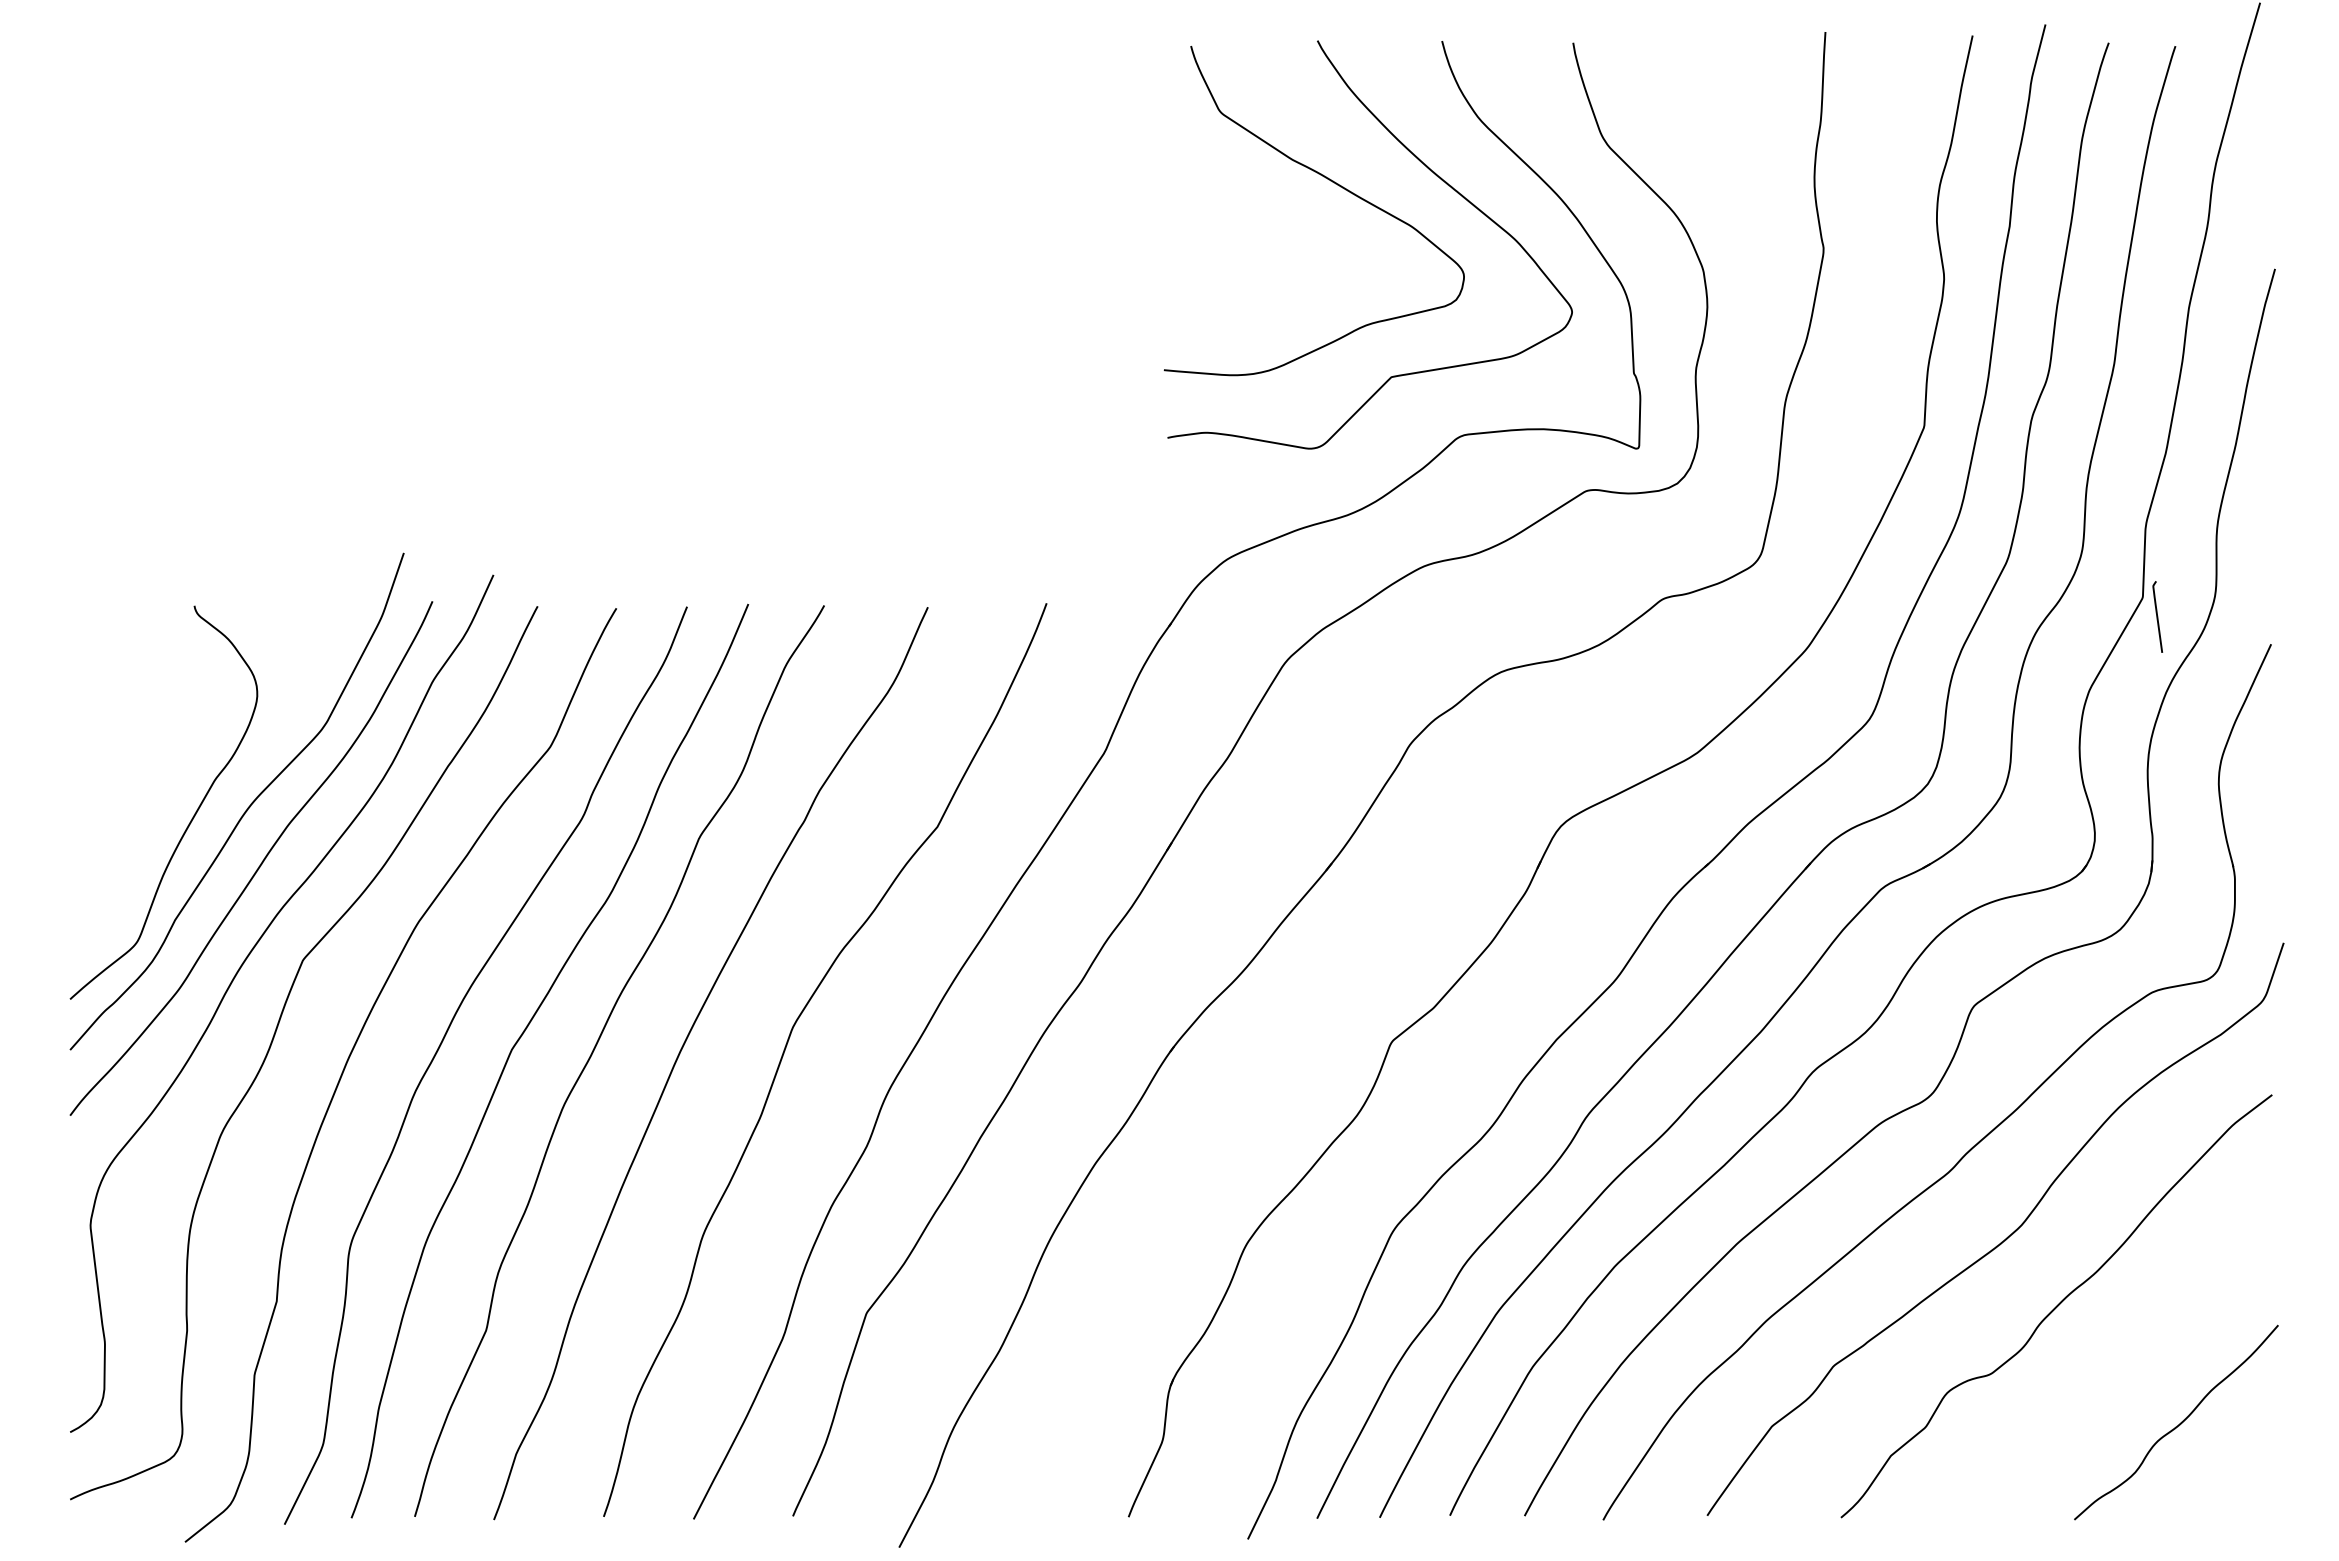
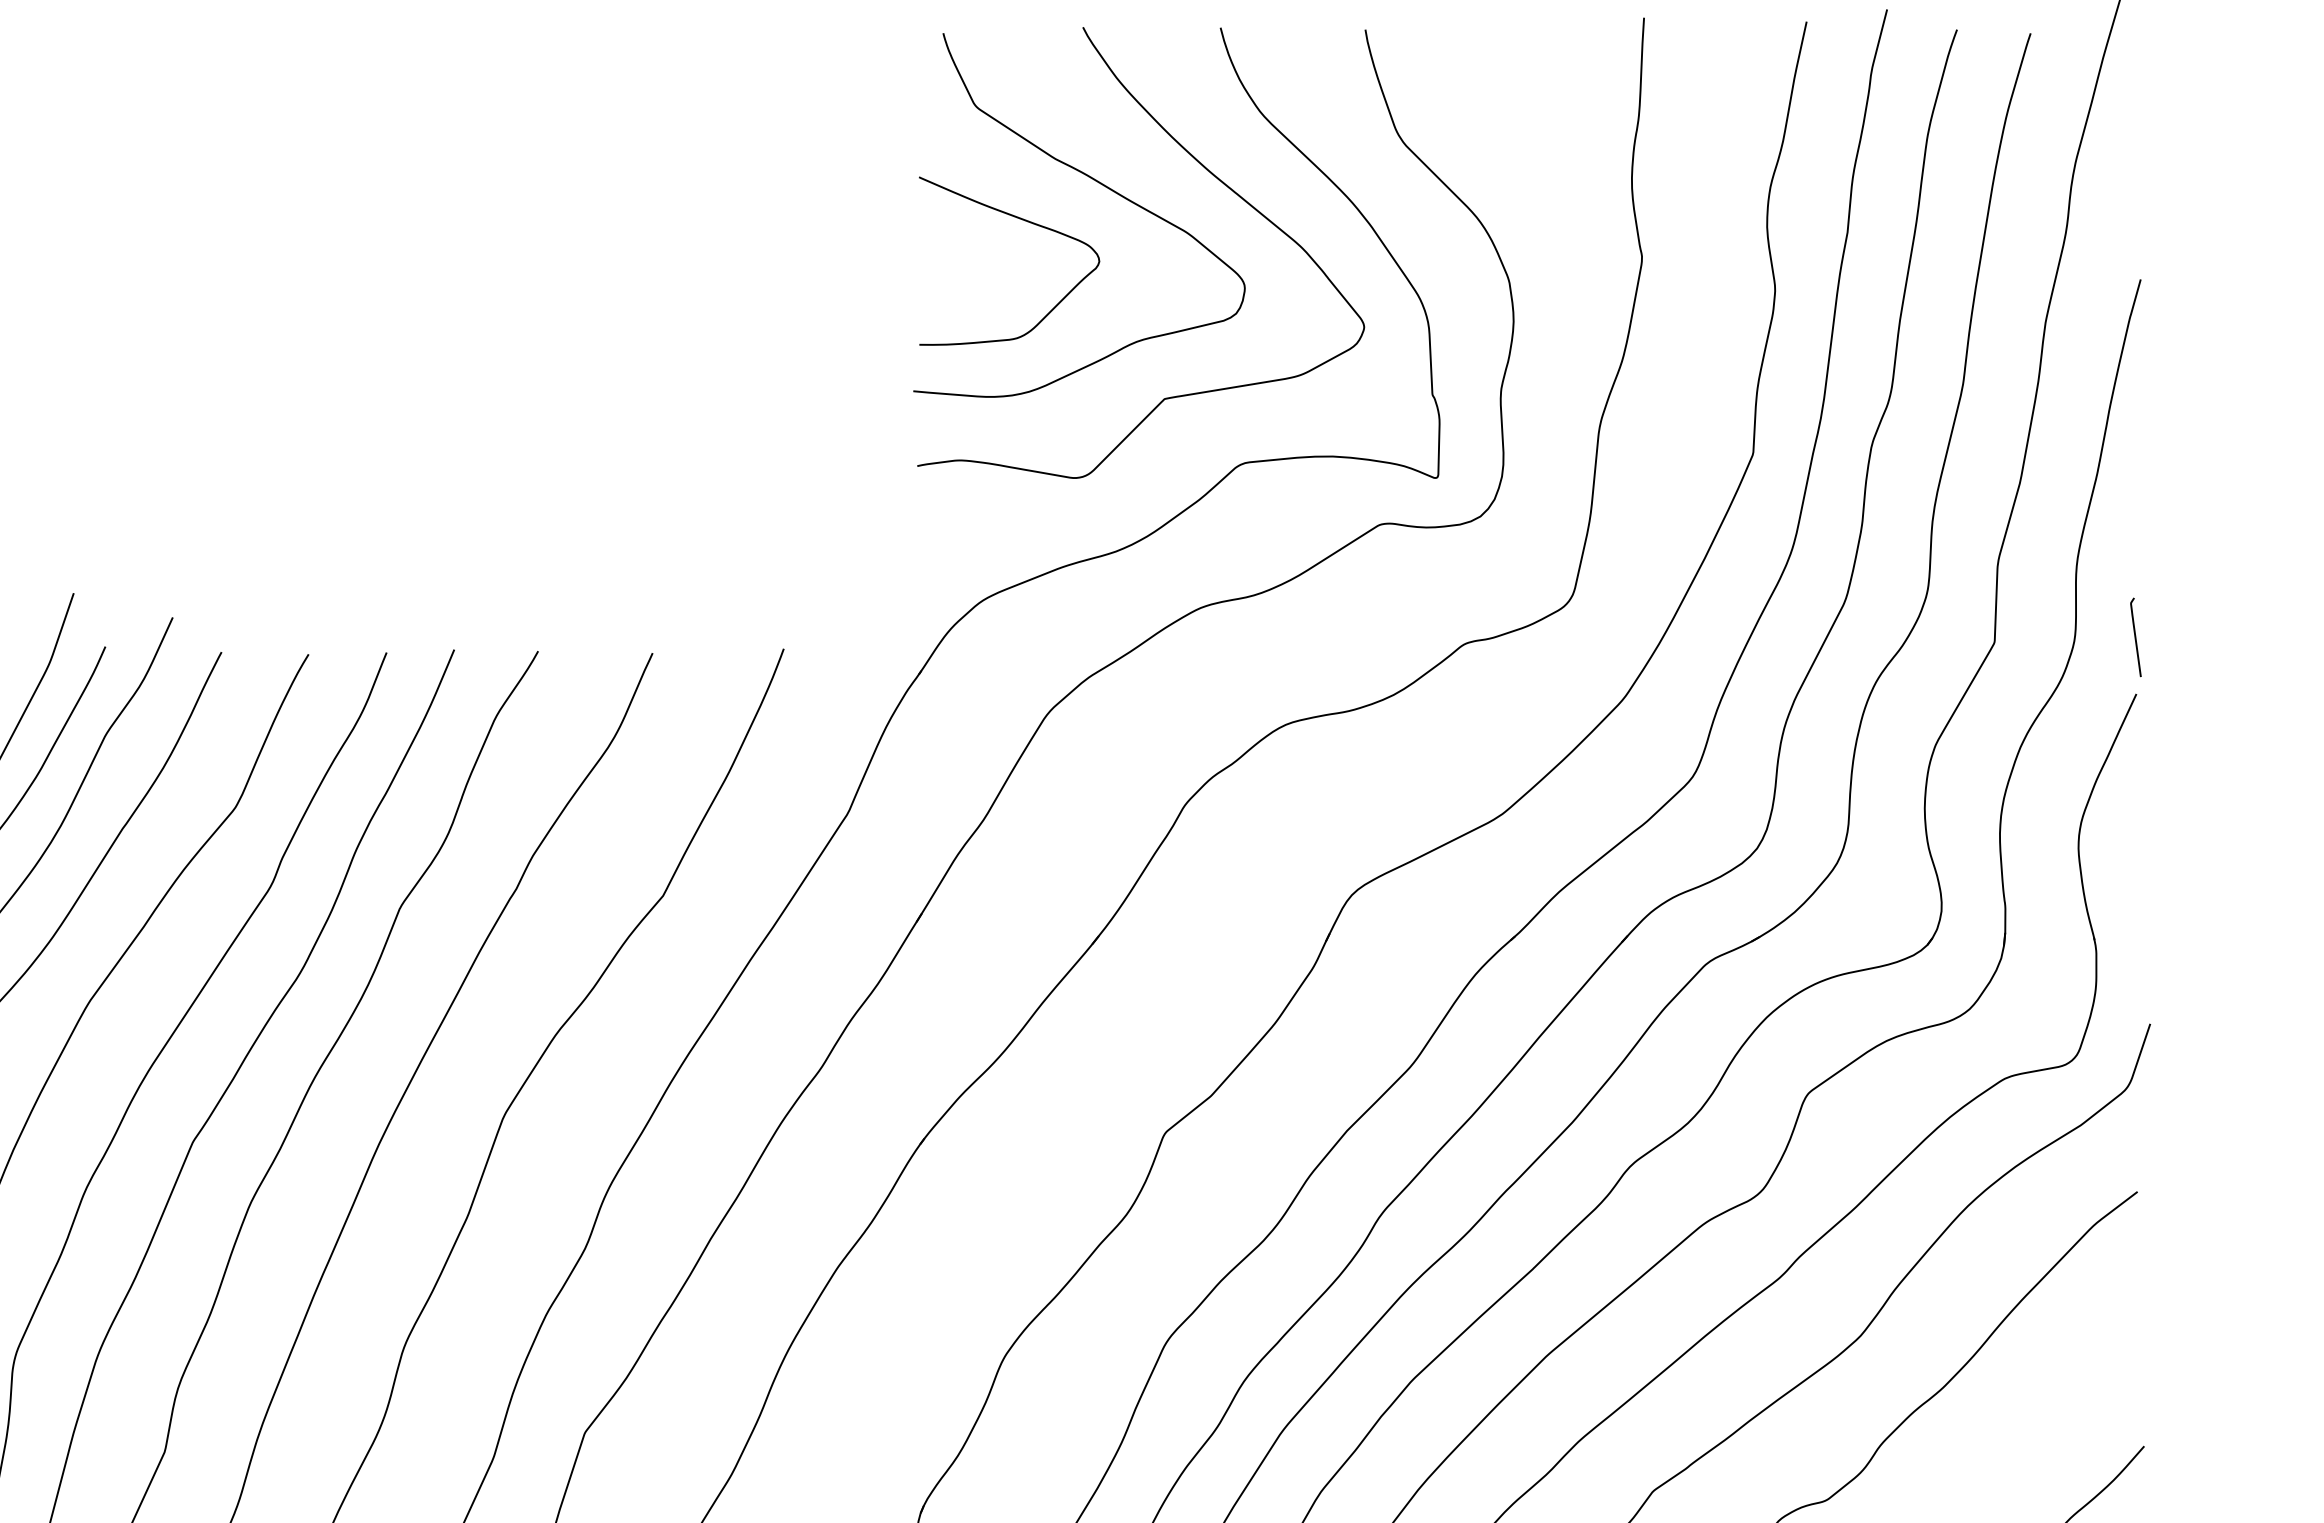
curve: (1264, 216) -> (1024, 221), added
curve: (2157, 616) -> (2135, 636), moved

